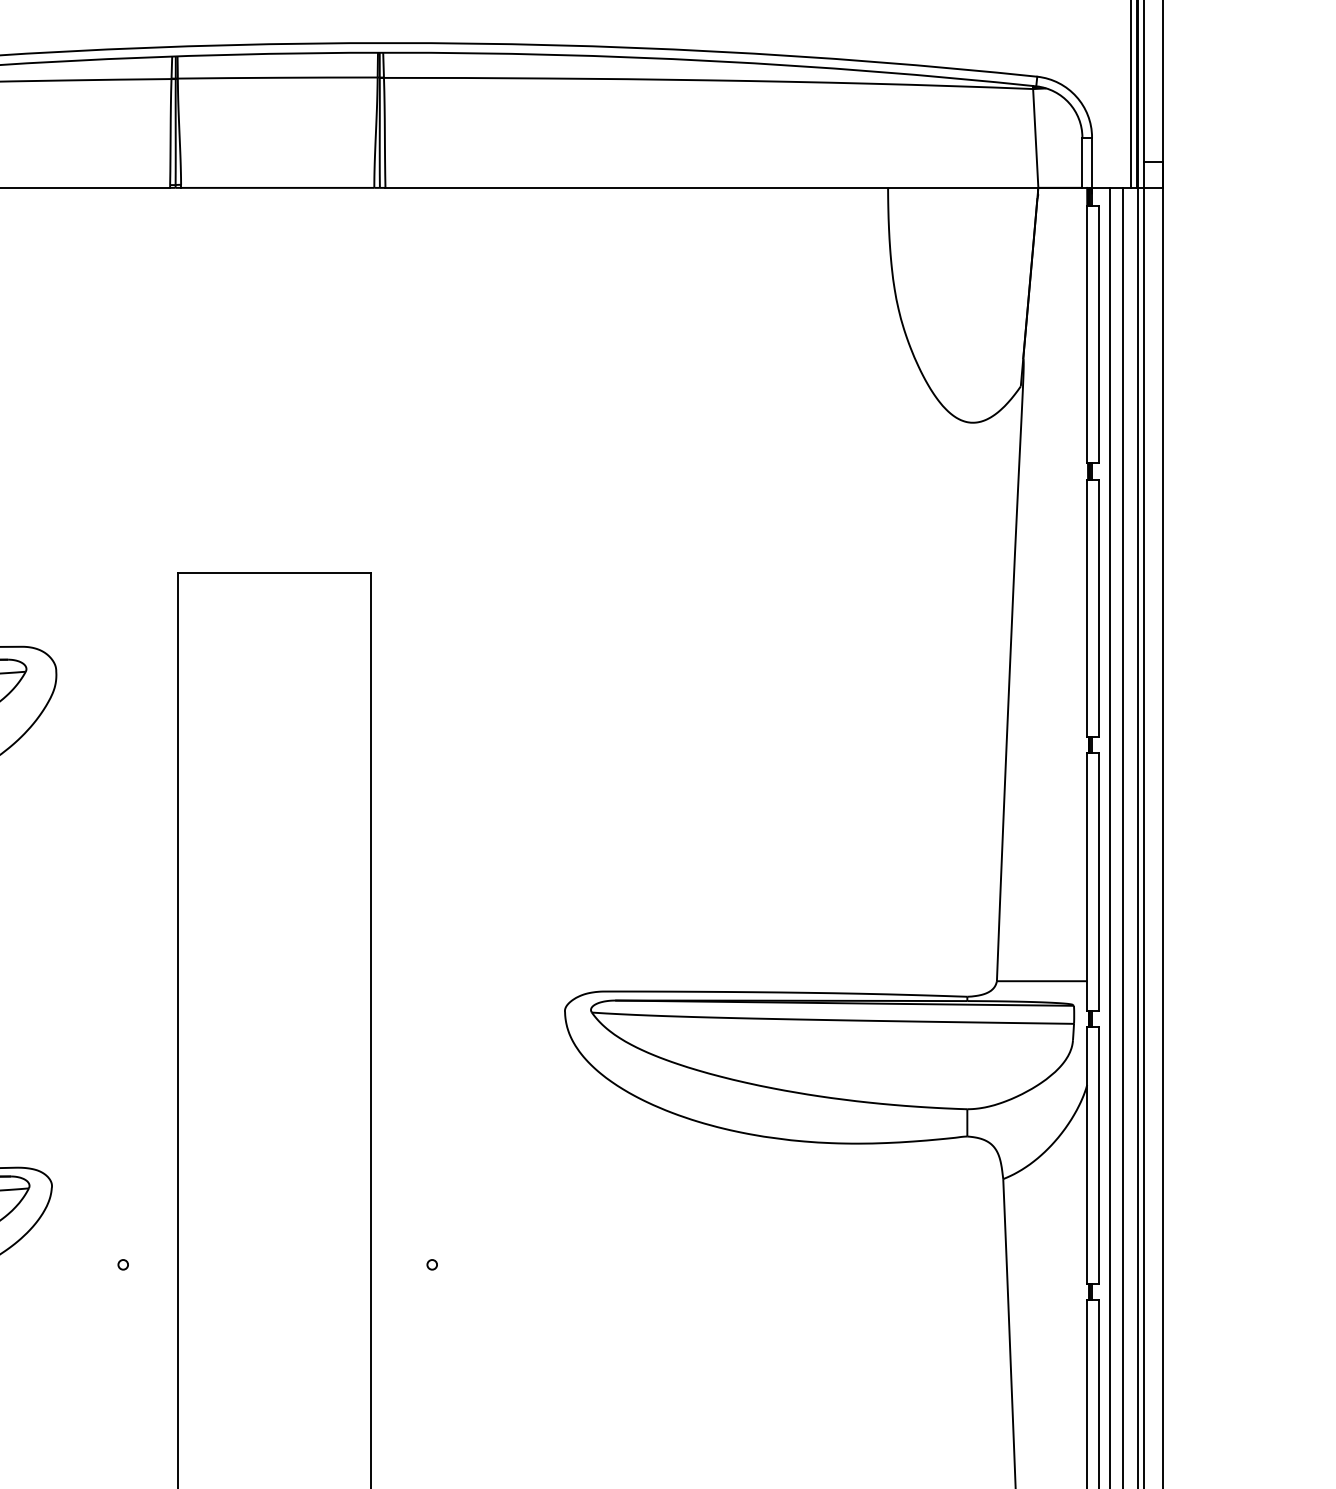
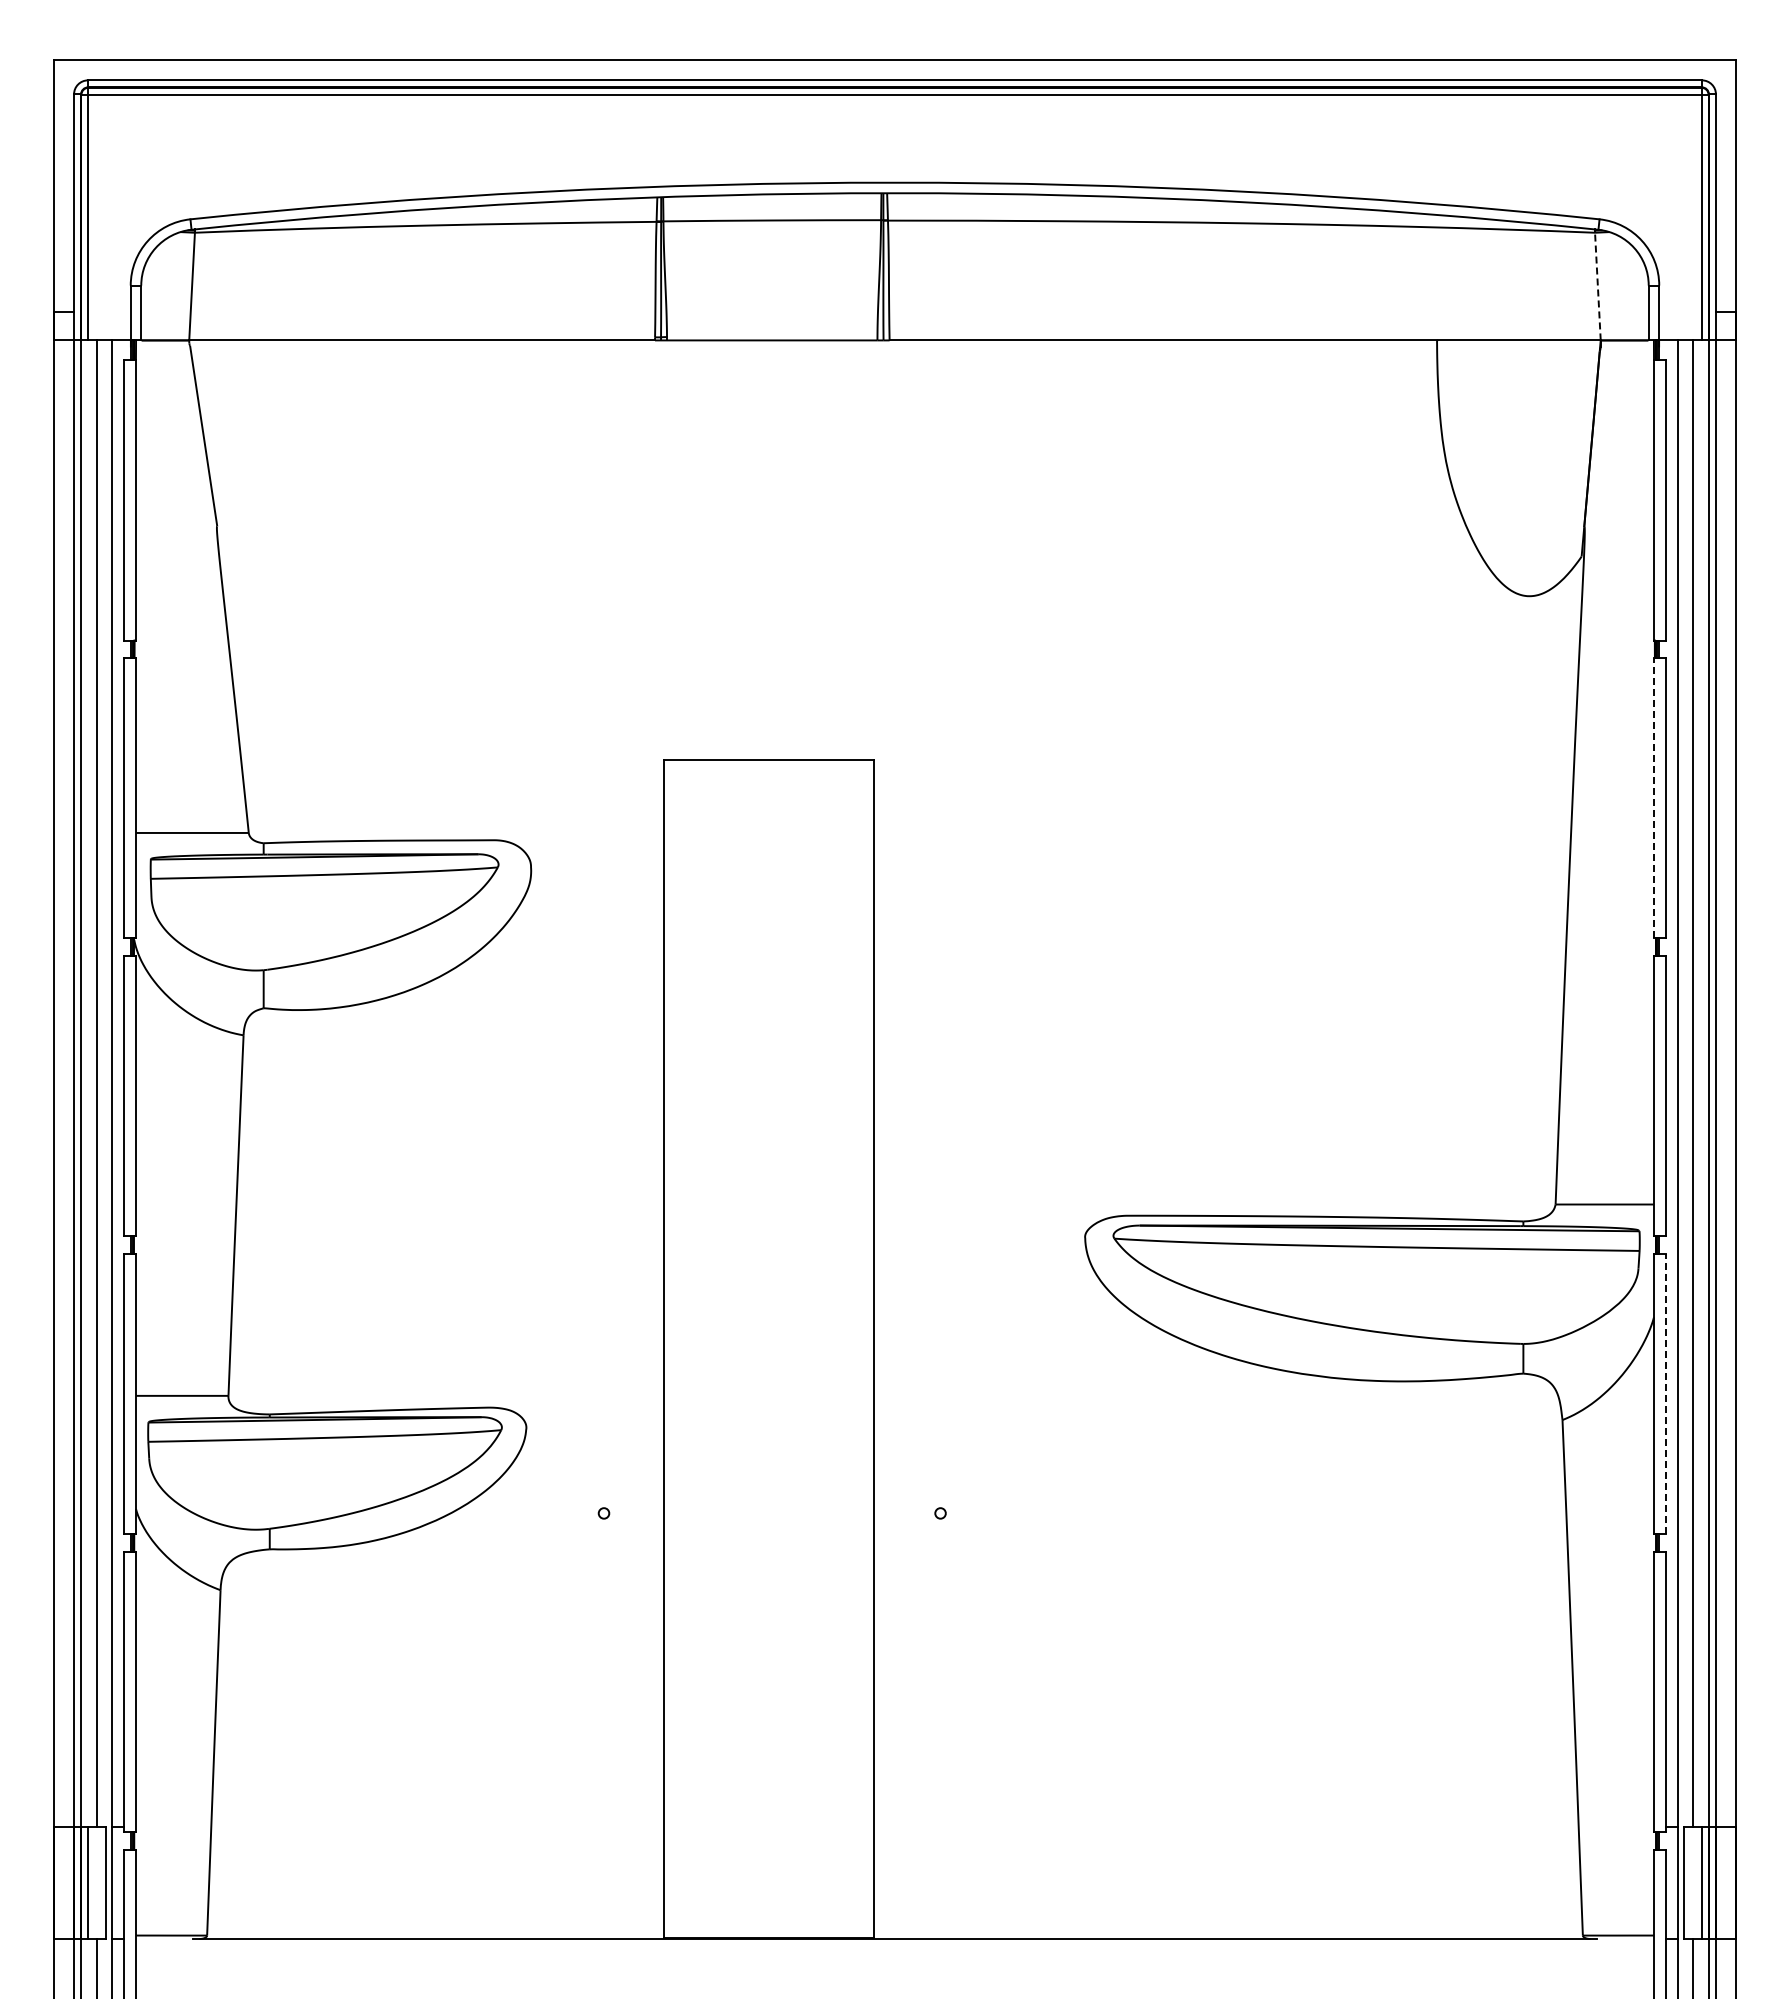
line: (1035, 138) -> (1597, 286), solid -> dashed
line: (1086, 607) -> (1653, 797), solid -> dashed
line: (1098, 1154) -> (1666, 1393), solid -> dashed

